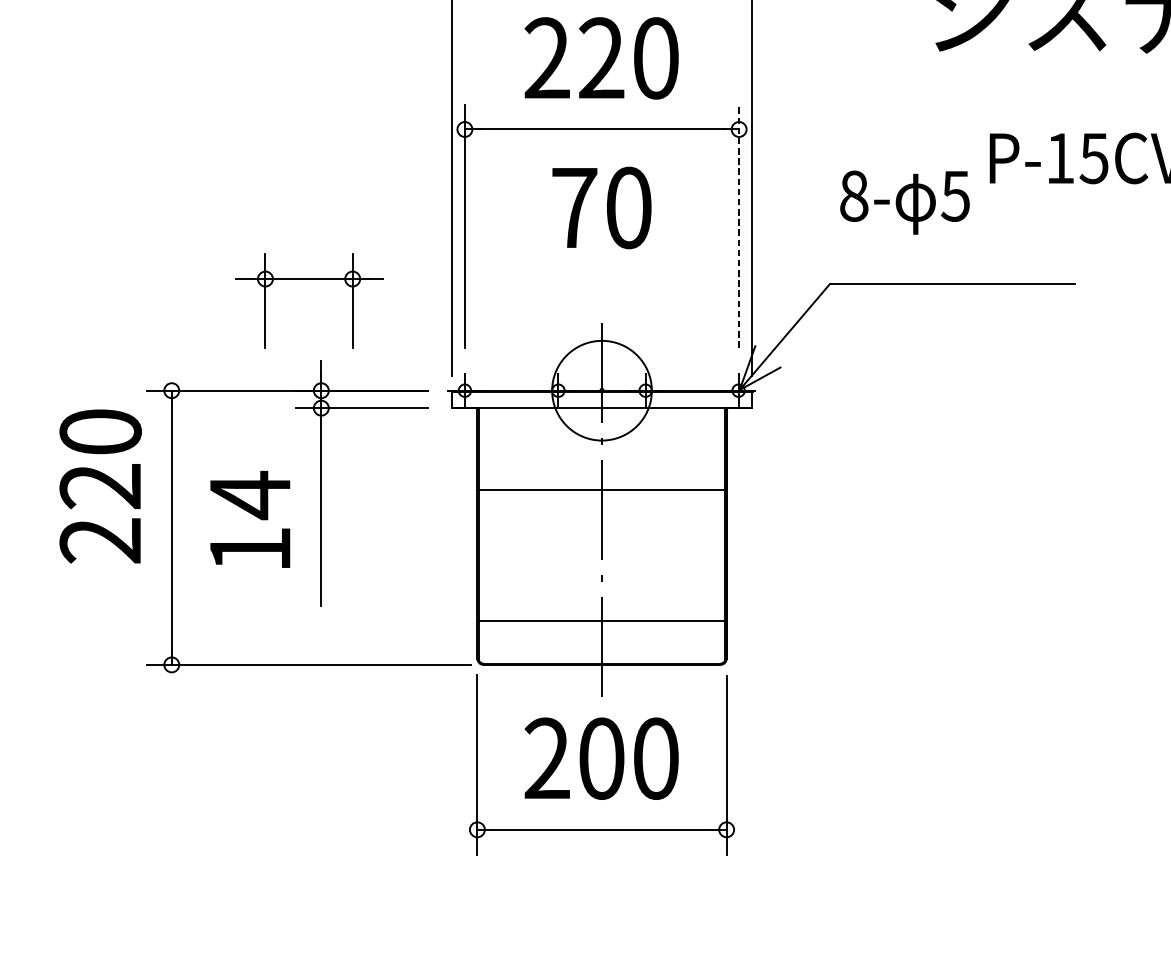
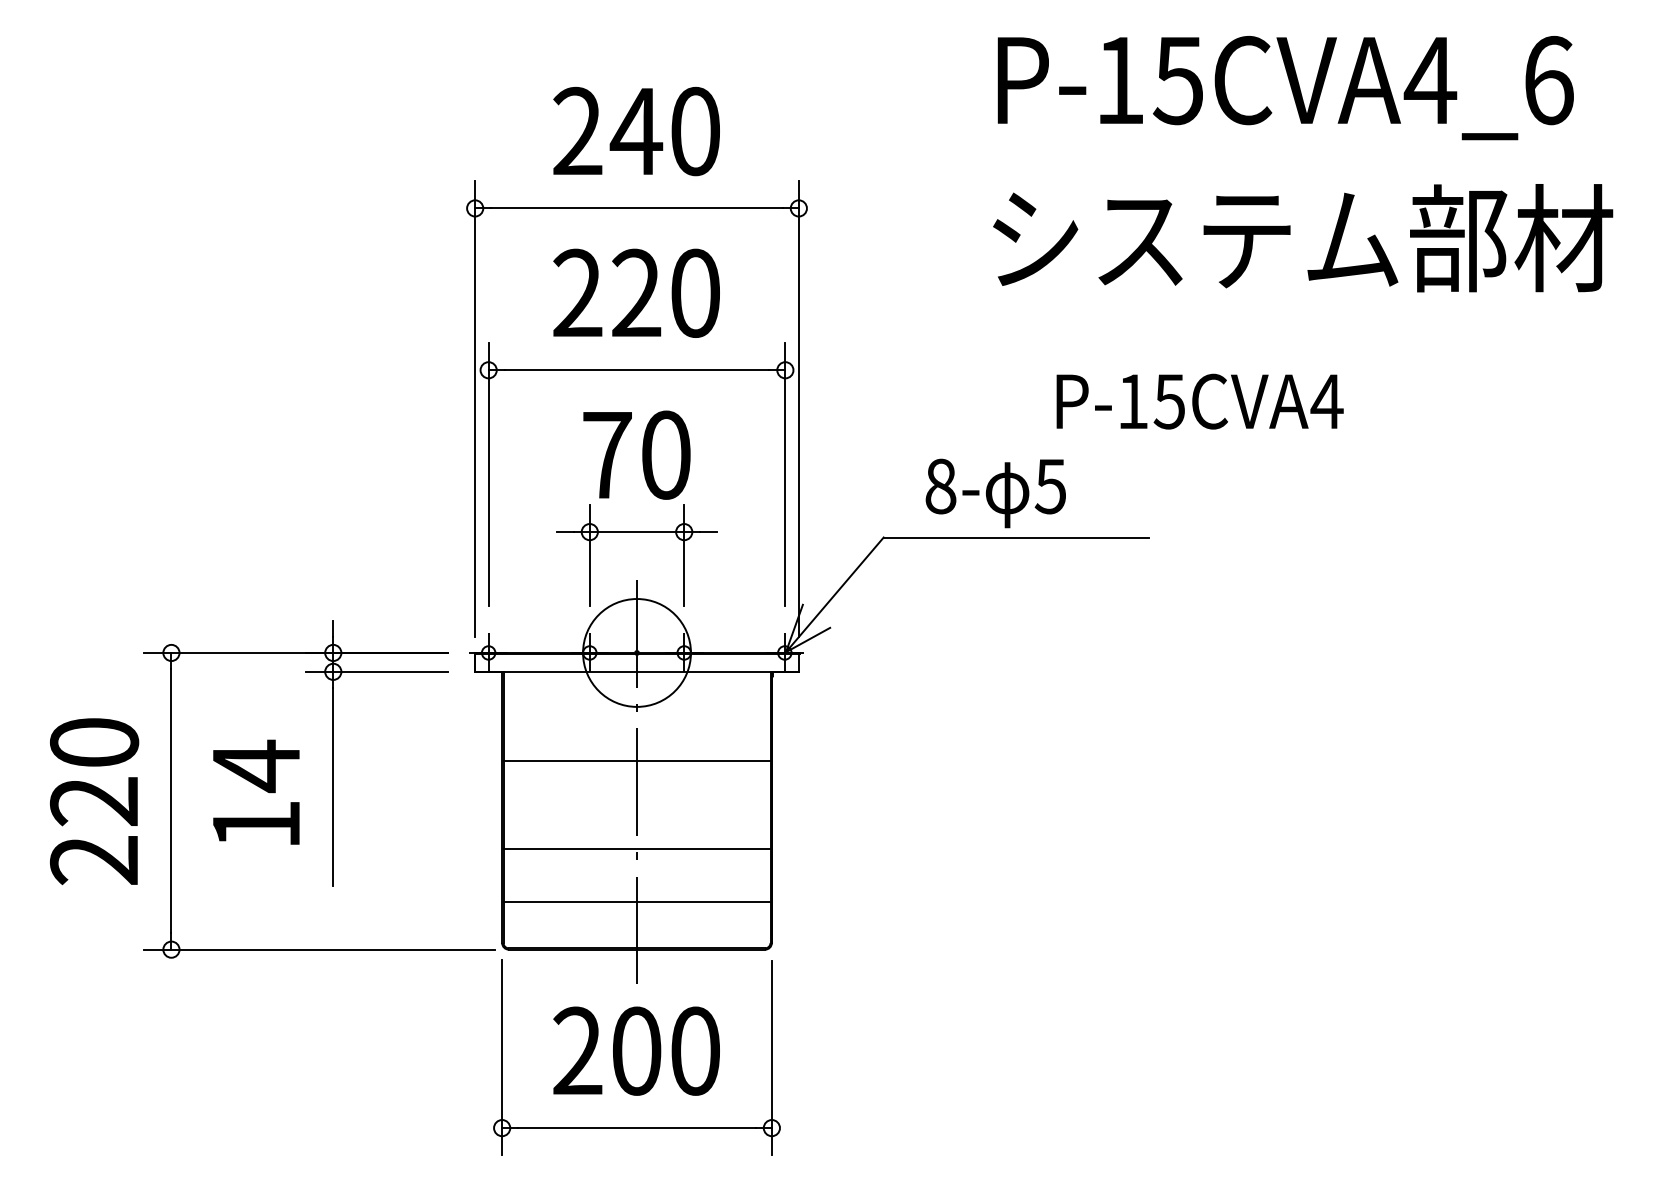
text: (904, 202) -> (995, 493), moved
line: (739, 225) -> (785, 474), dashed -> solid
part: (308, 279) -> (636, 532), moved
text: (100, 486) -> (94, 801), moved
line: (601, 571) -> (636, 848), added

